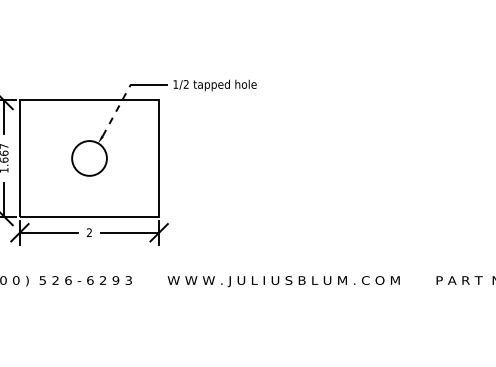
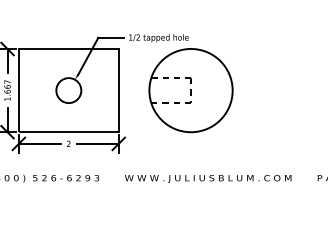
line: (116, 110) -> (88, 56), dashed -> solid
part: (259, 158) -> (190, 90), added

